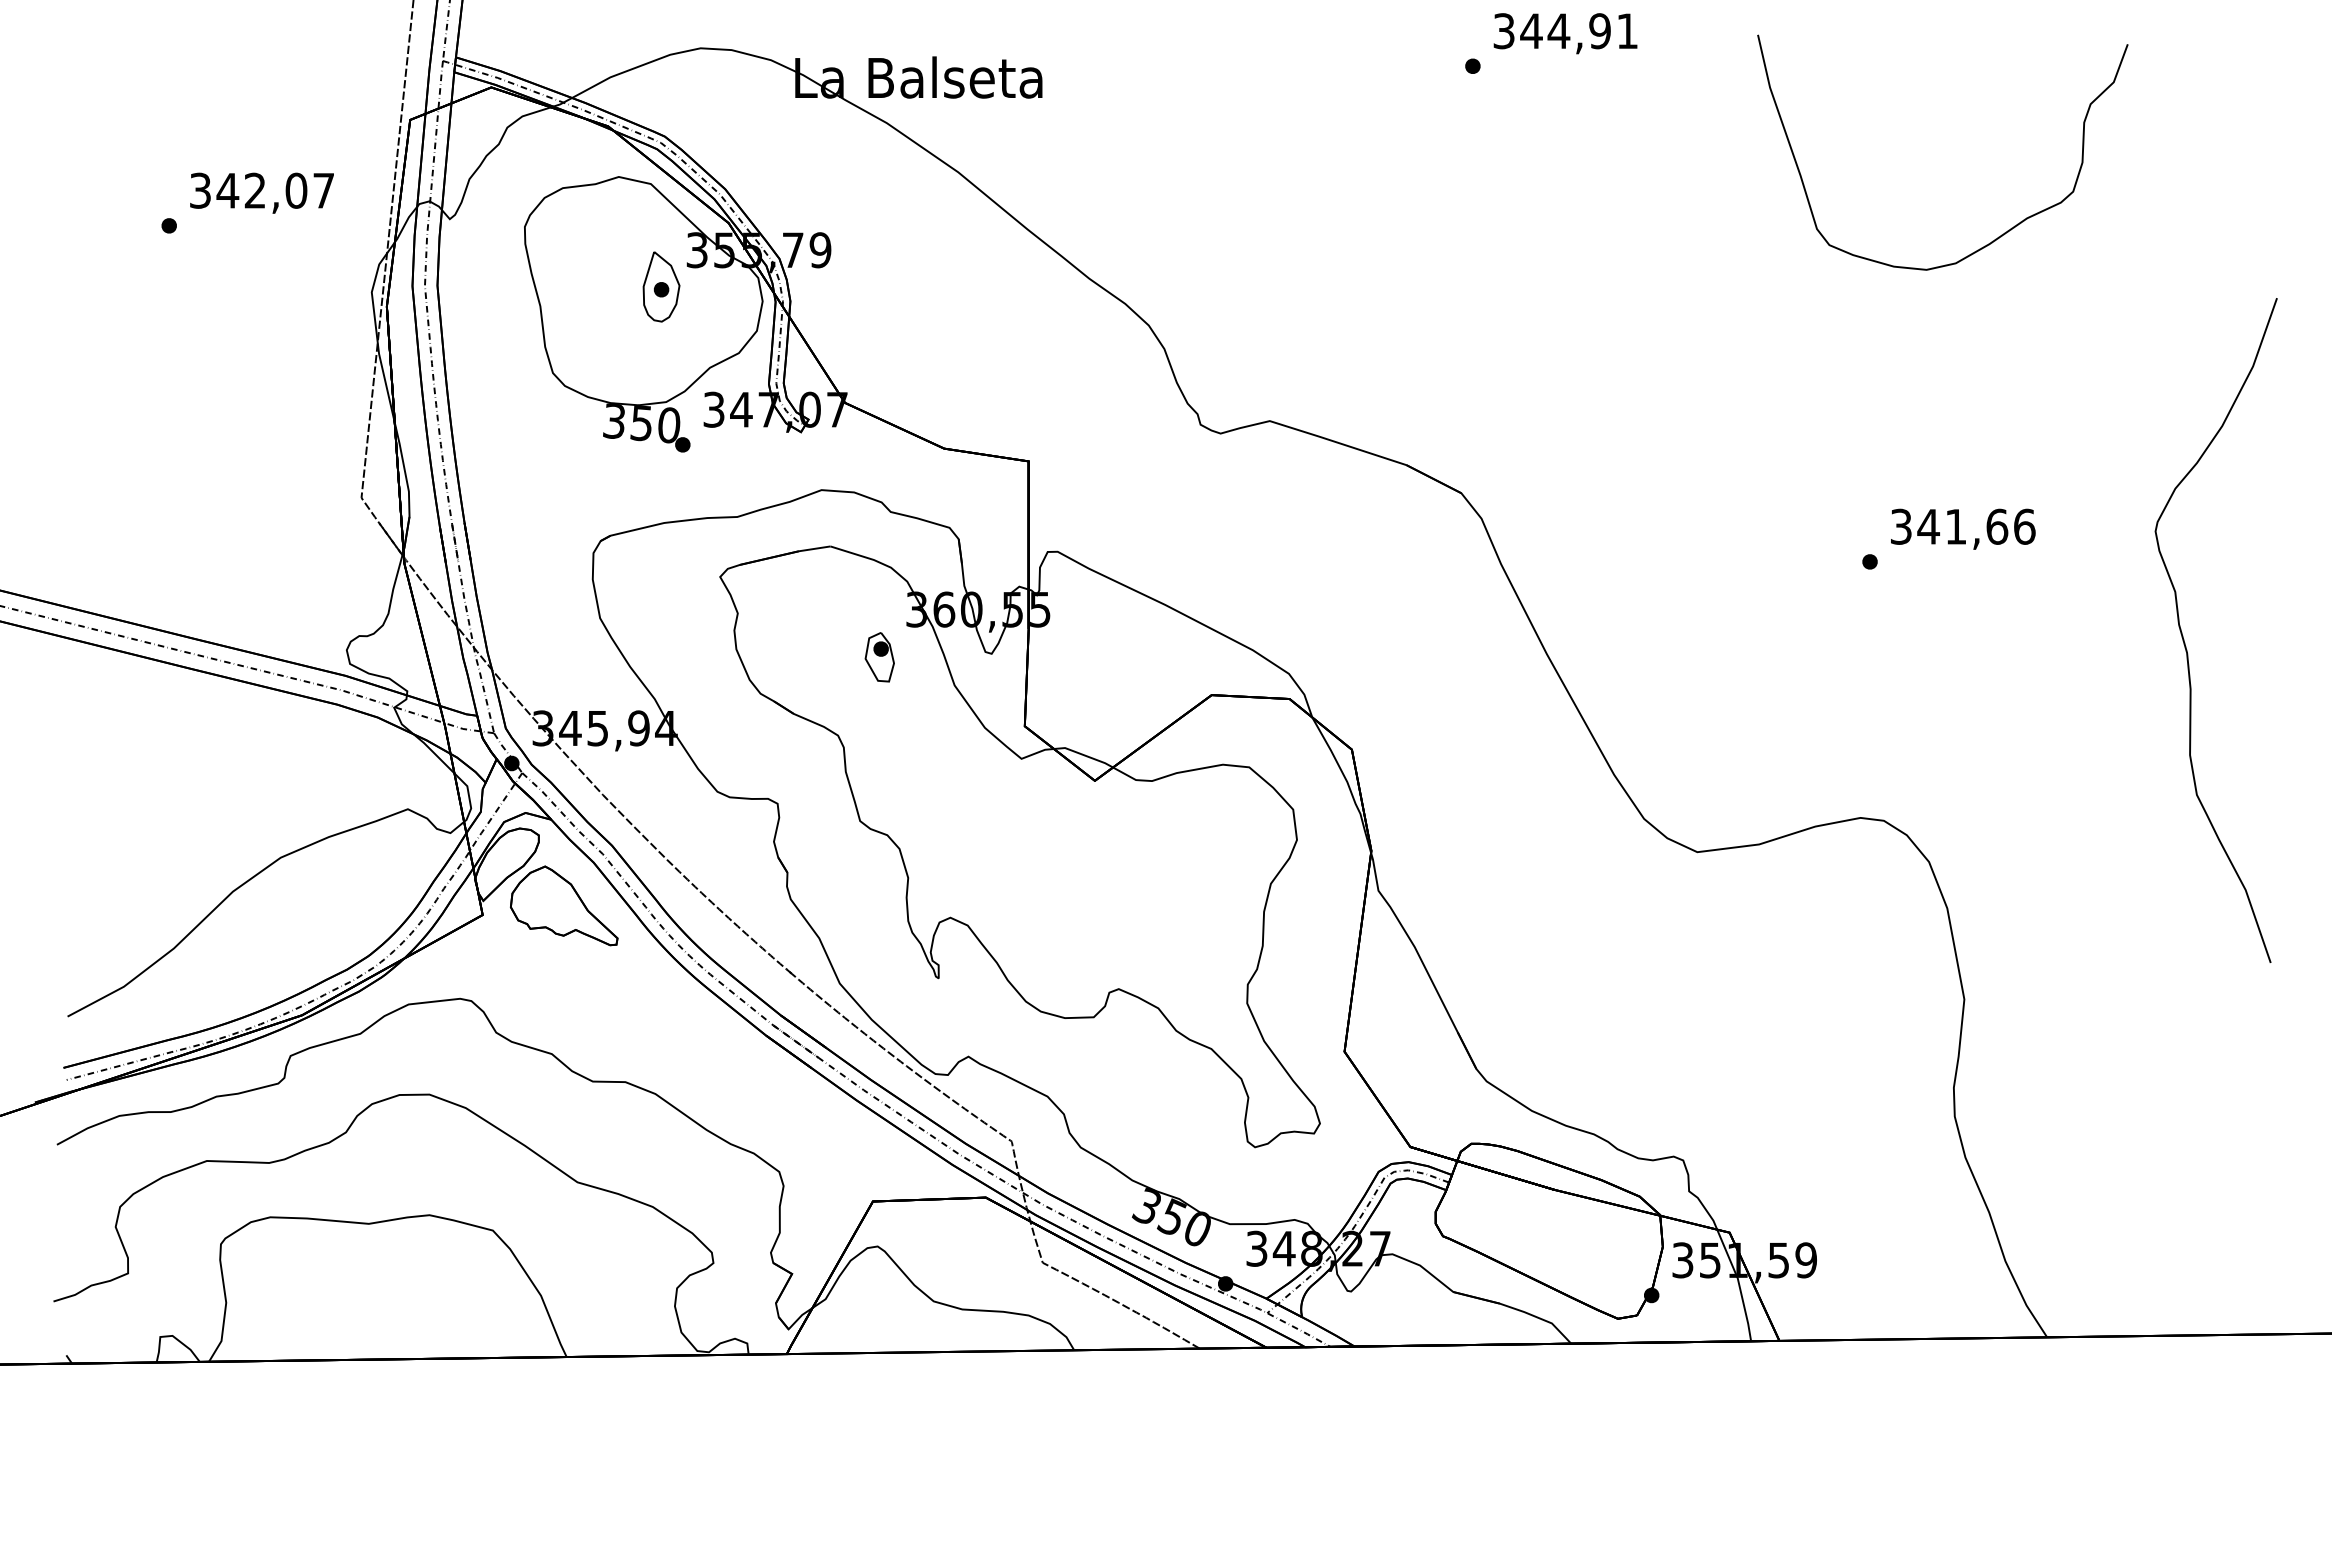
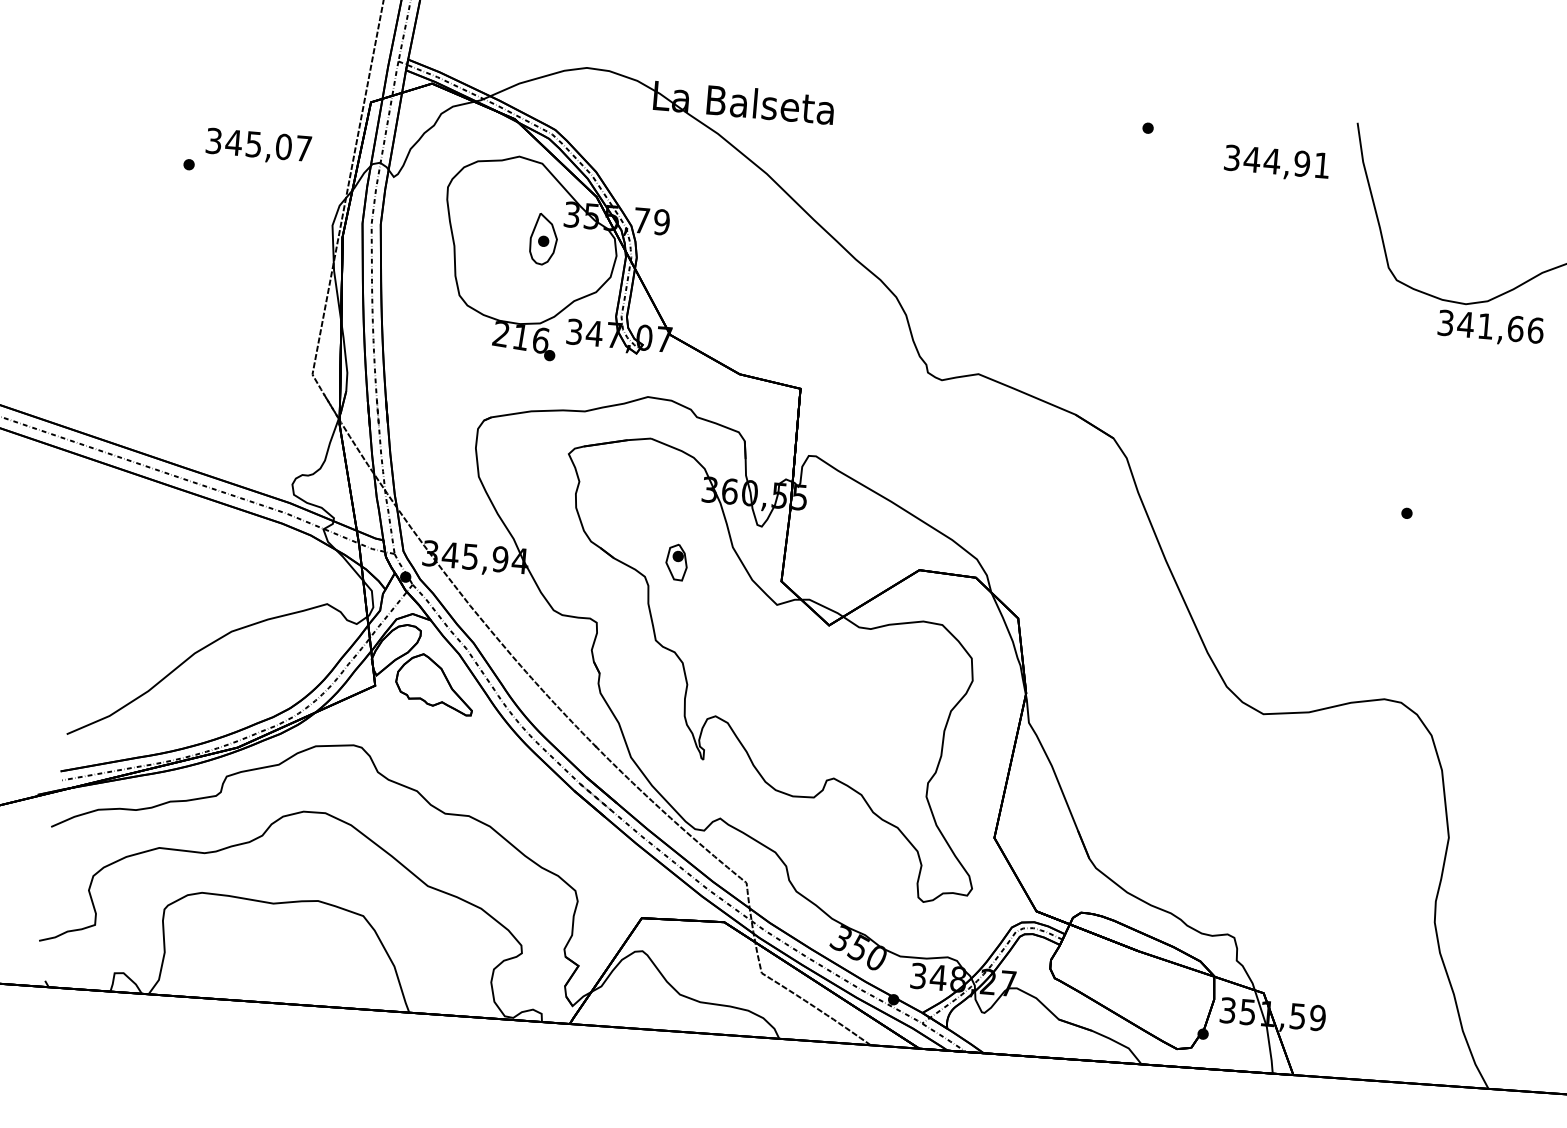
text: (1565, 33) -> (1276, 163), moved
text: (254, 190) -> (253, 144), 342,07 -> 345,07
text: (641, 423) -> (520, 337), 350 -> 216
text: (1963, 528) -> (1491, 328), moved
part: (879, 657) -> (676, 562), moved

